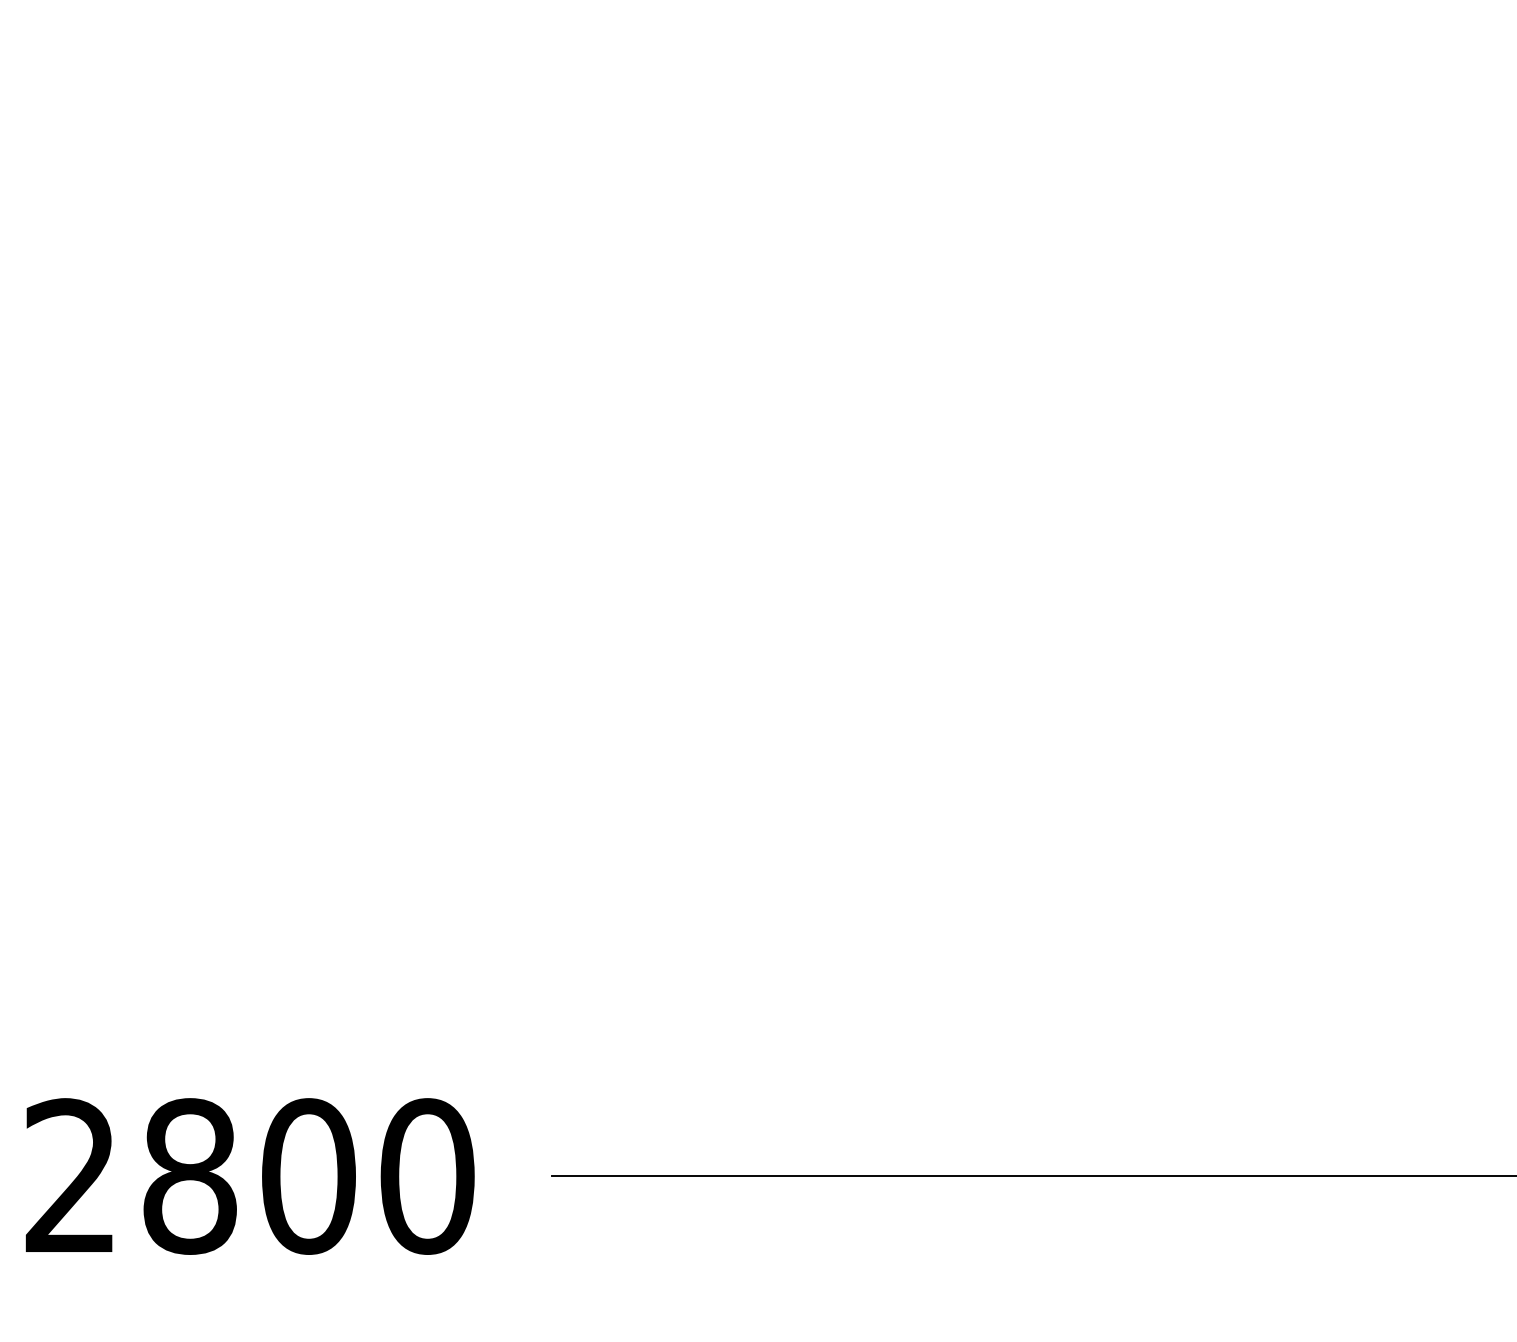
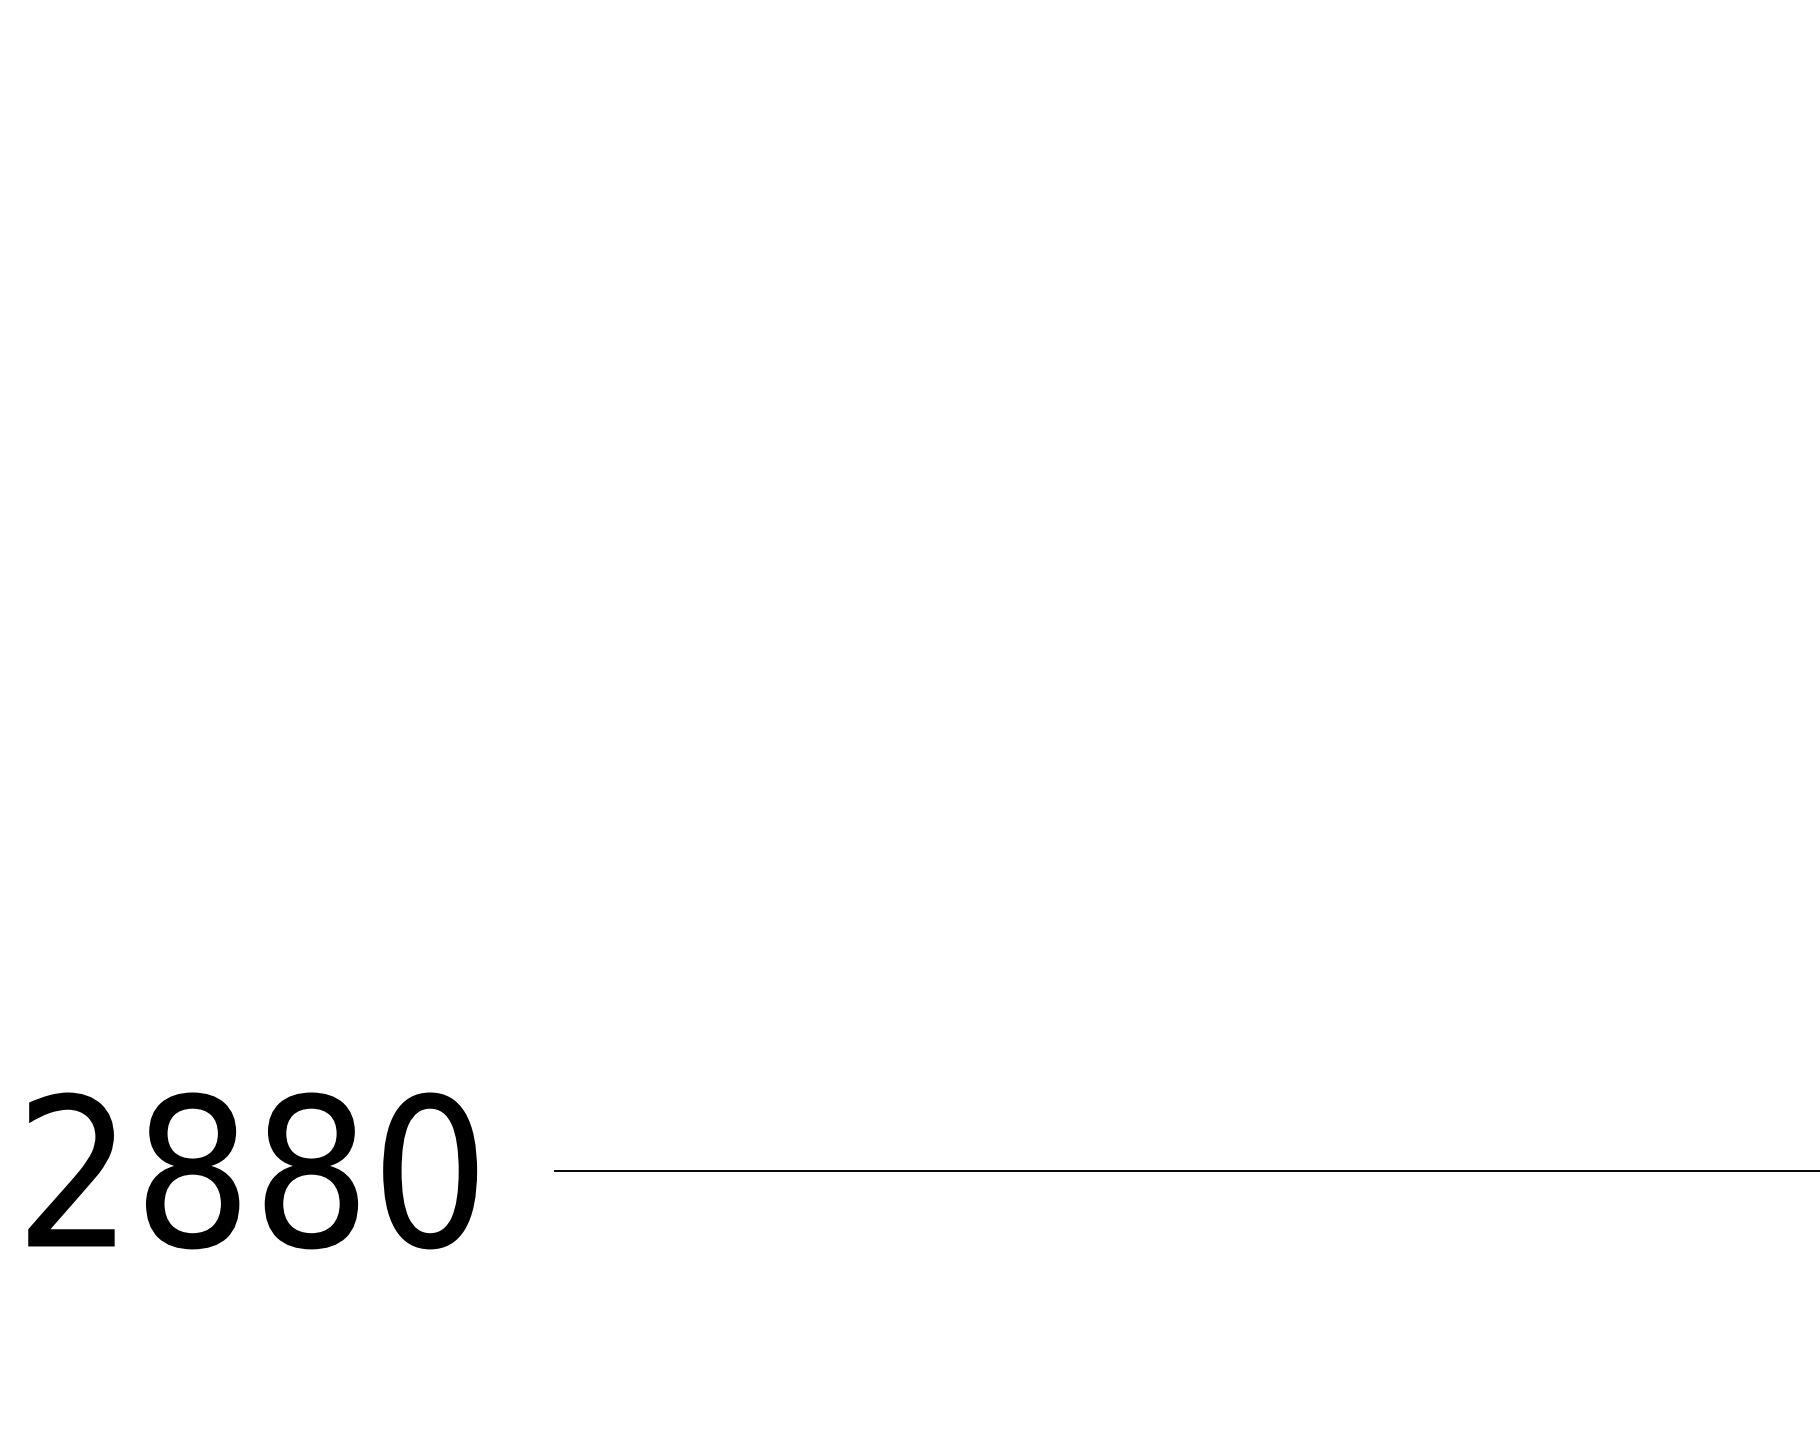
text: (309, 1176) -> (311, 1170), 2800 -> 2880

